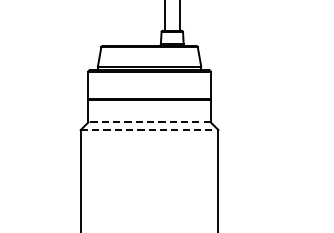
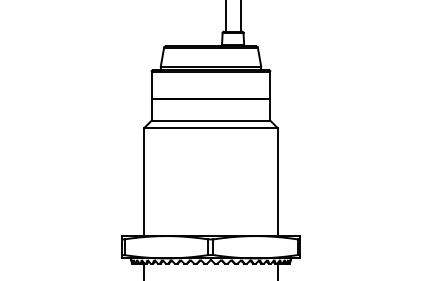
line: (149, 122) -> (210, 120), dashed -> solid
line: (149, 130) -> (210, 128), dashed -> solid

